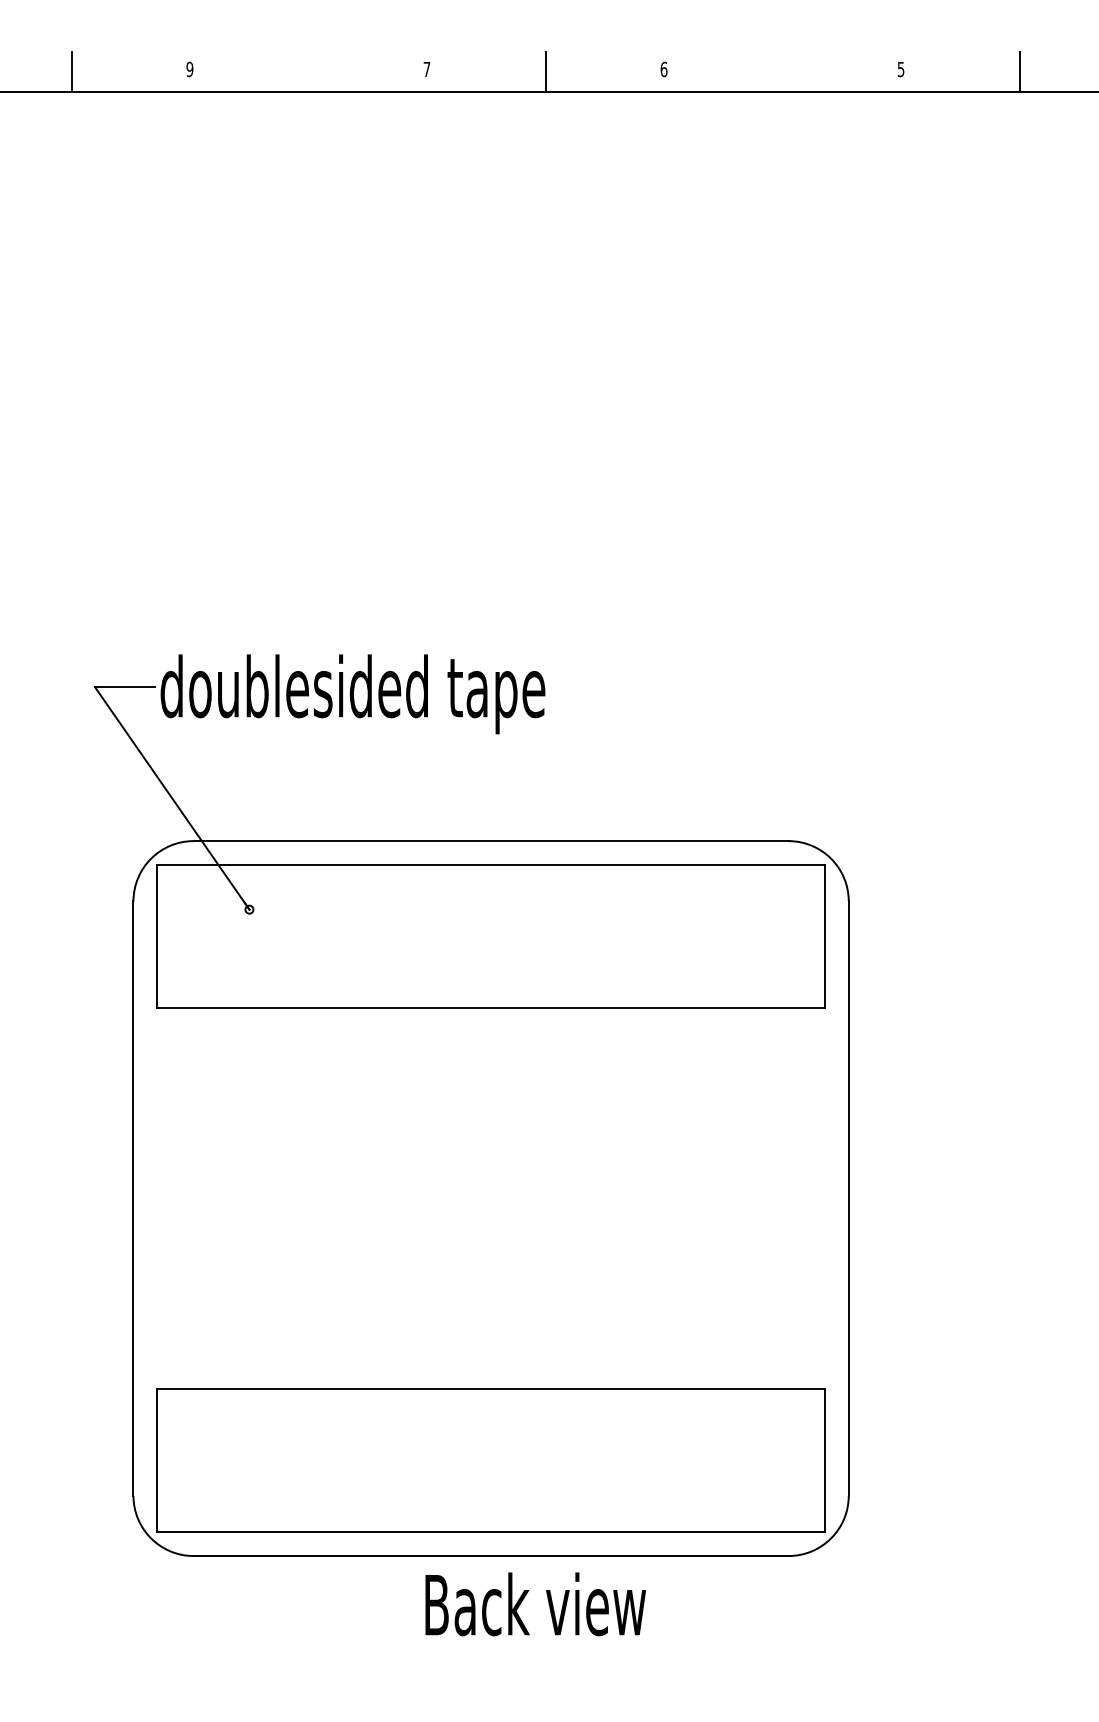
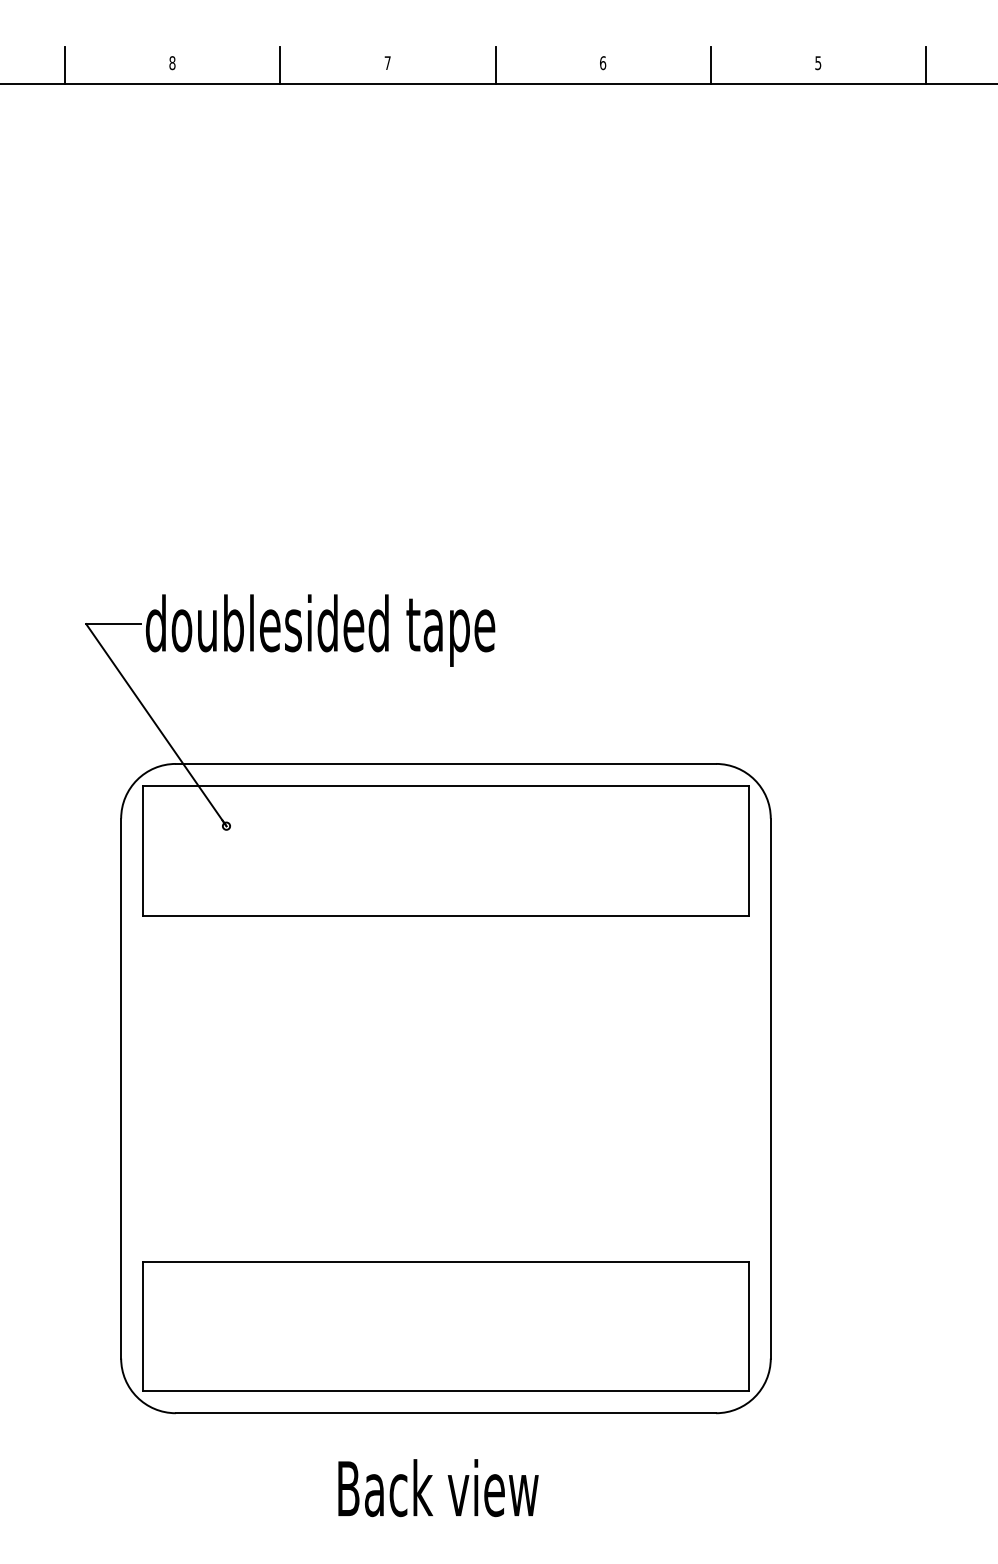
text: (189, 69) -> (172, 63), 9 -> 8
line: (308, 70) -> (280, 64), added
line: (782, 70) -> (710, 64), added
text: (535, 1604) -> (438, 1488), moved

